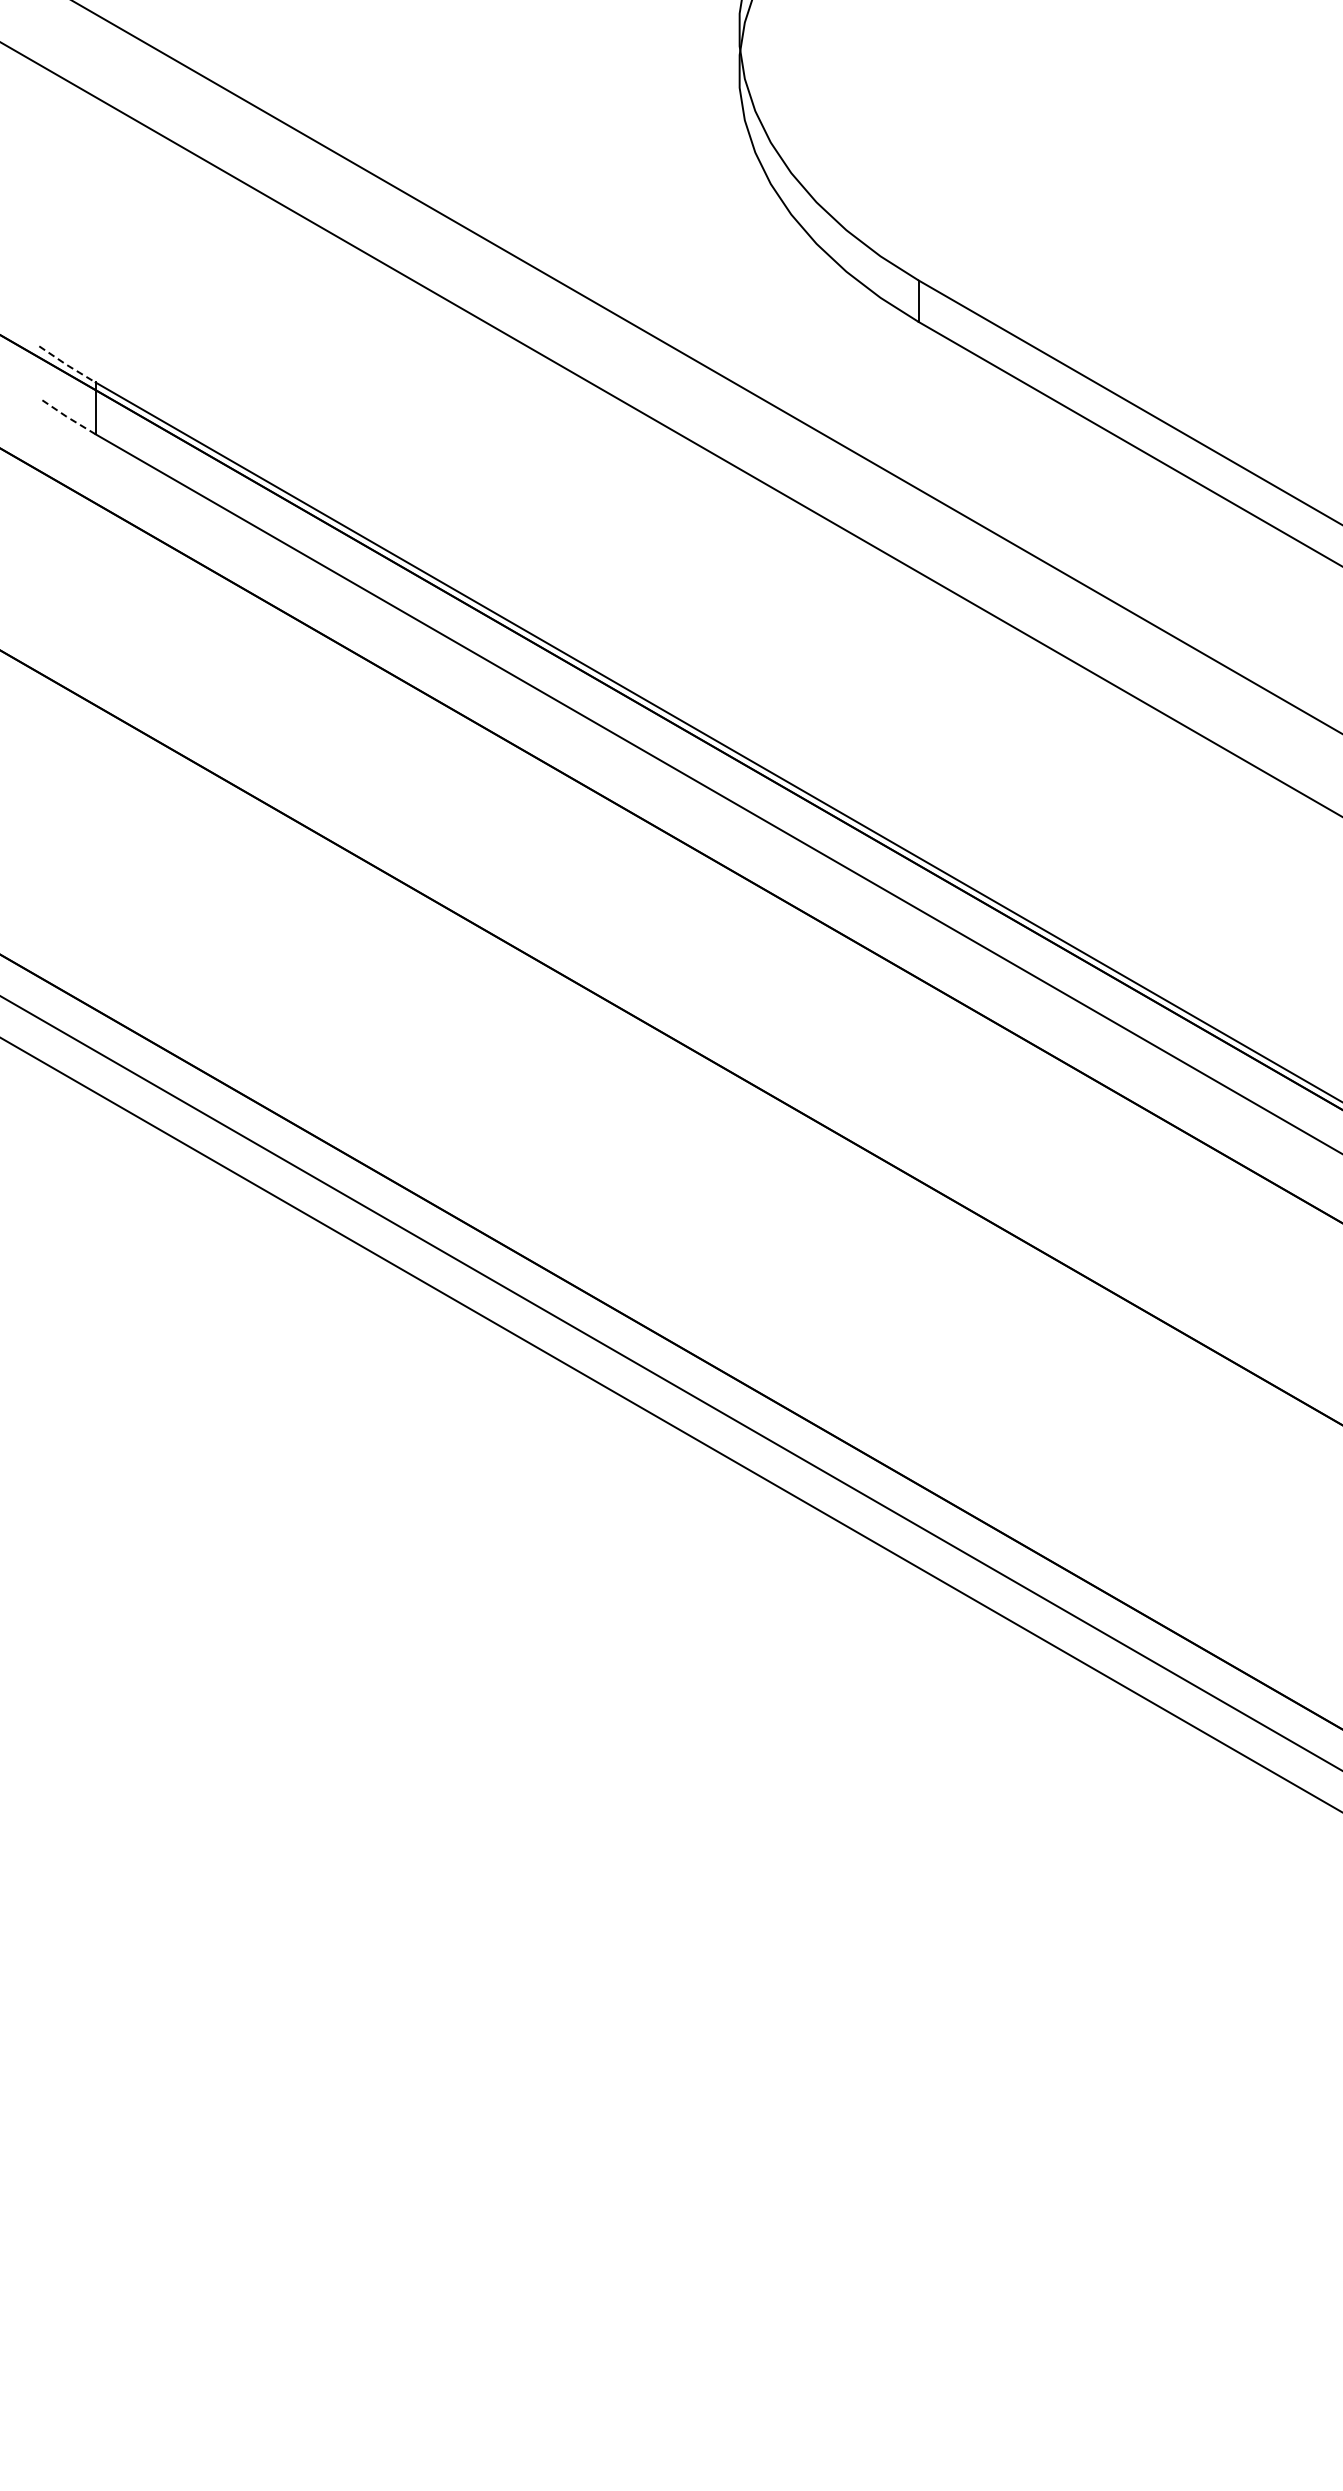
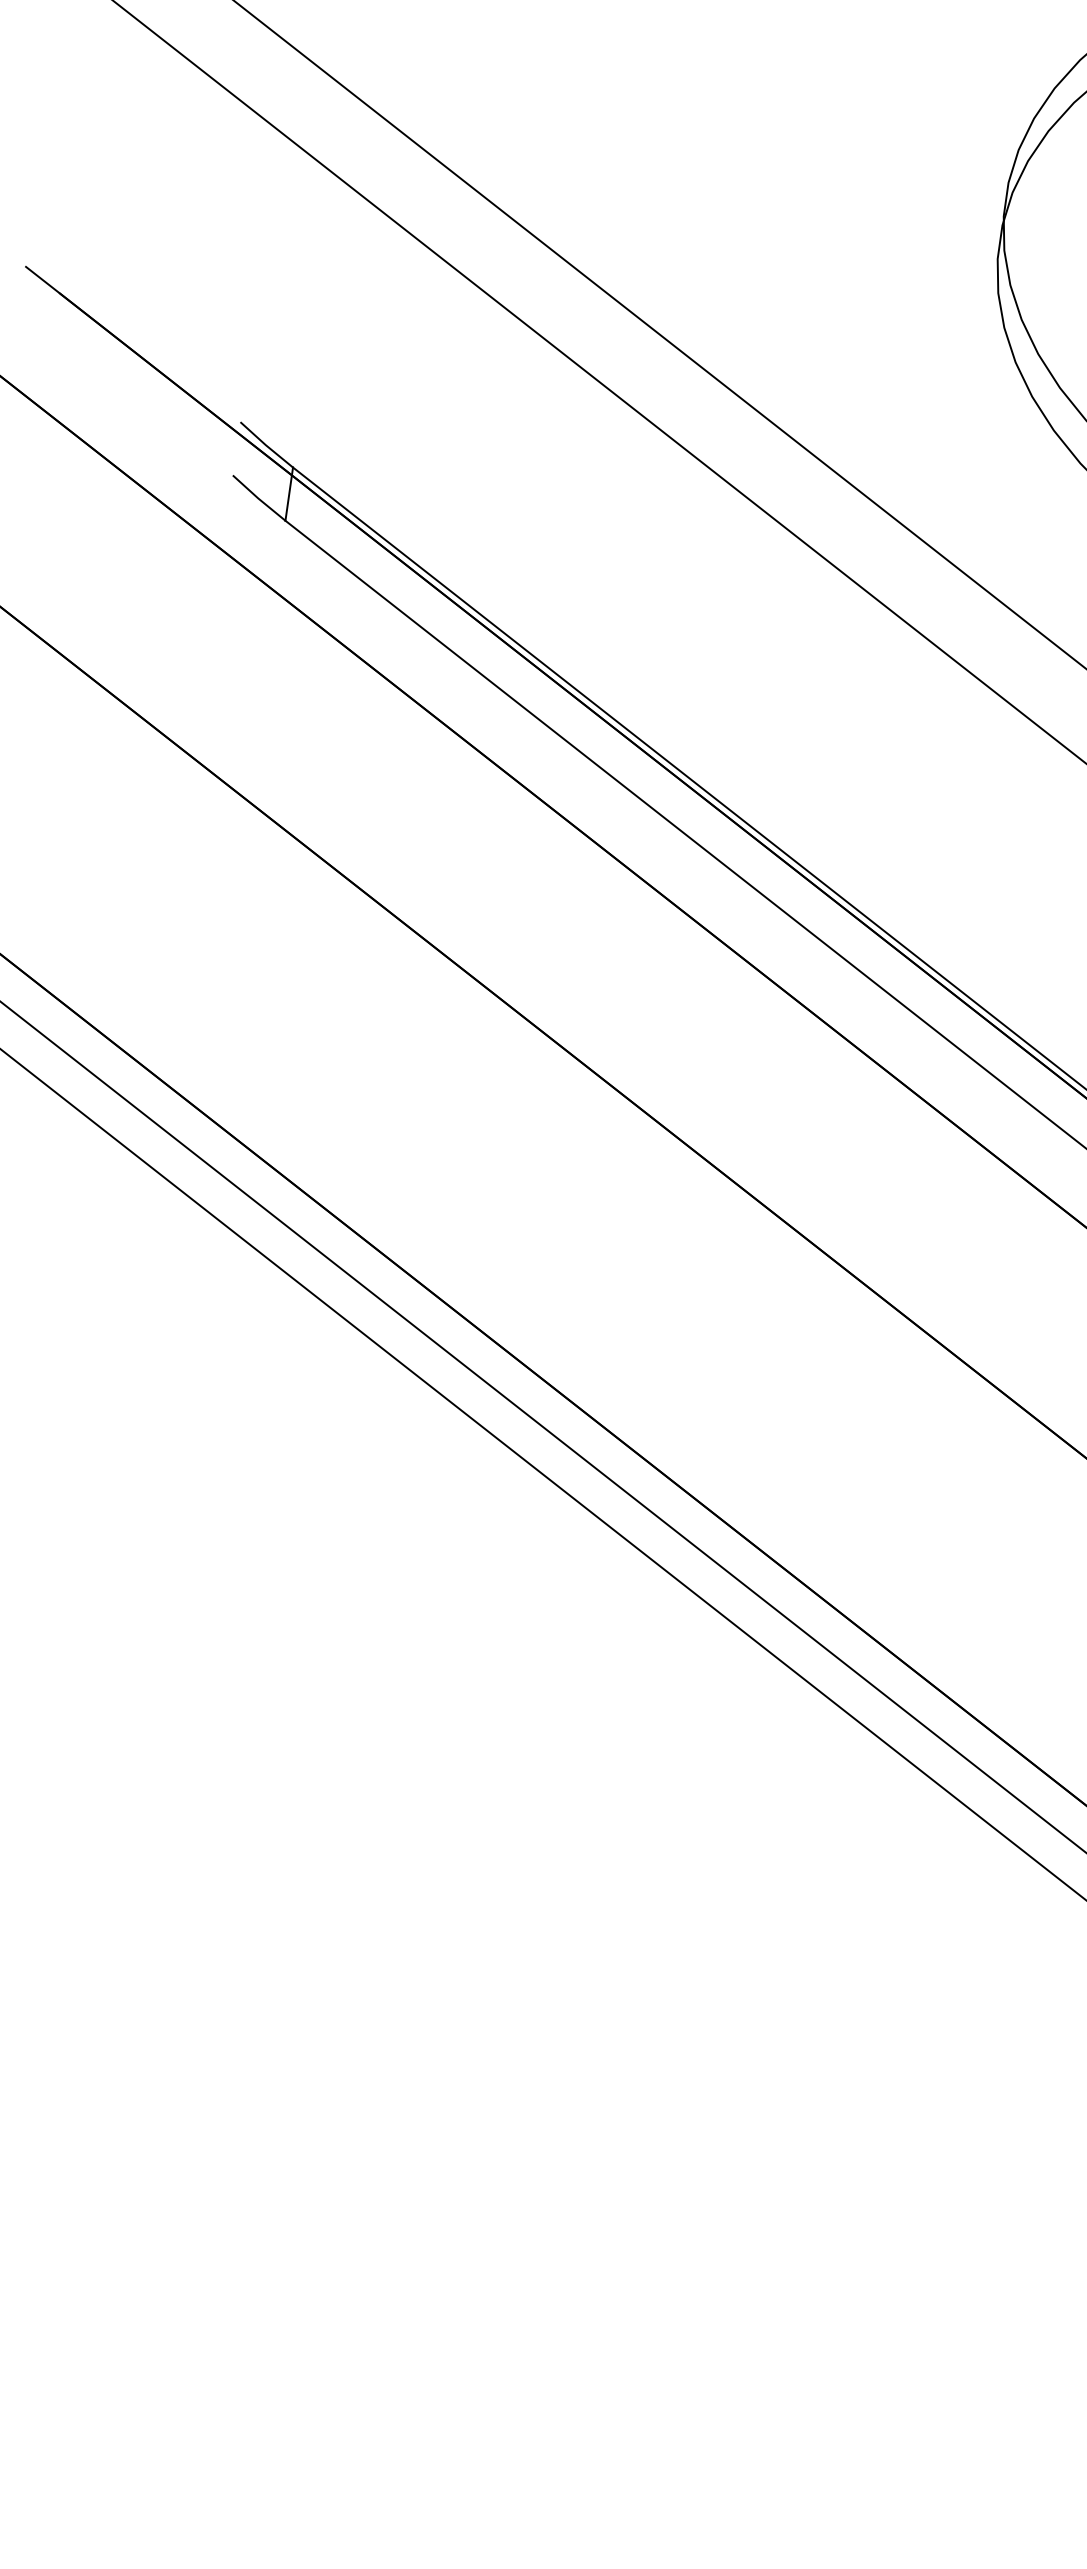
line: (66, 364) -> (265, 444), dashed -> solid
line: (66, 416) -> (258, 498), dashed -> solid

